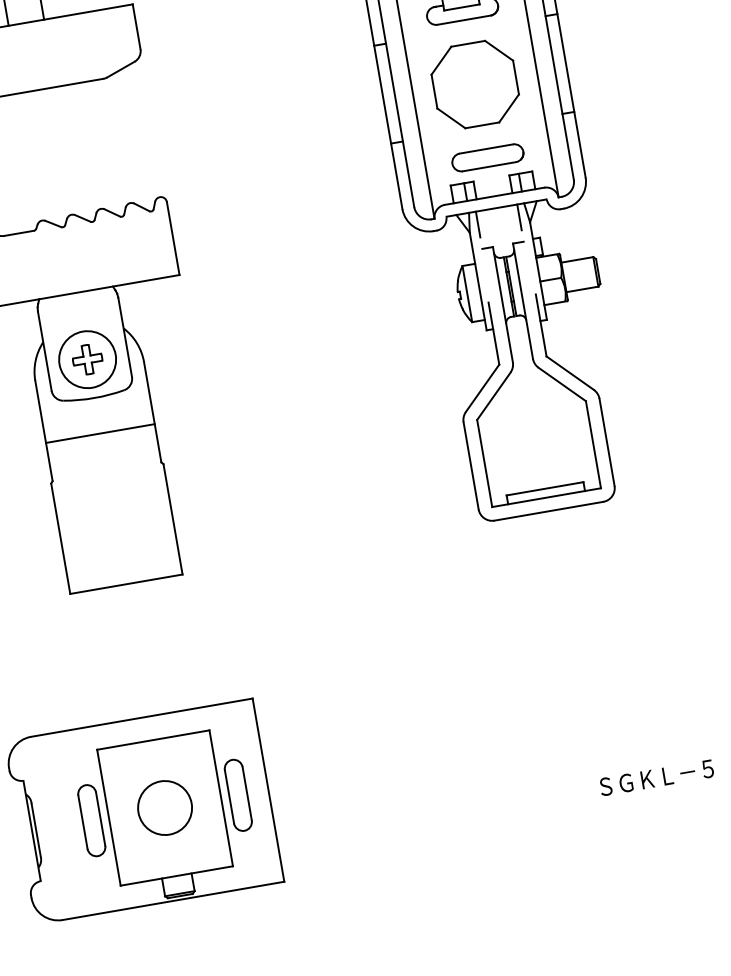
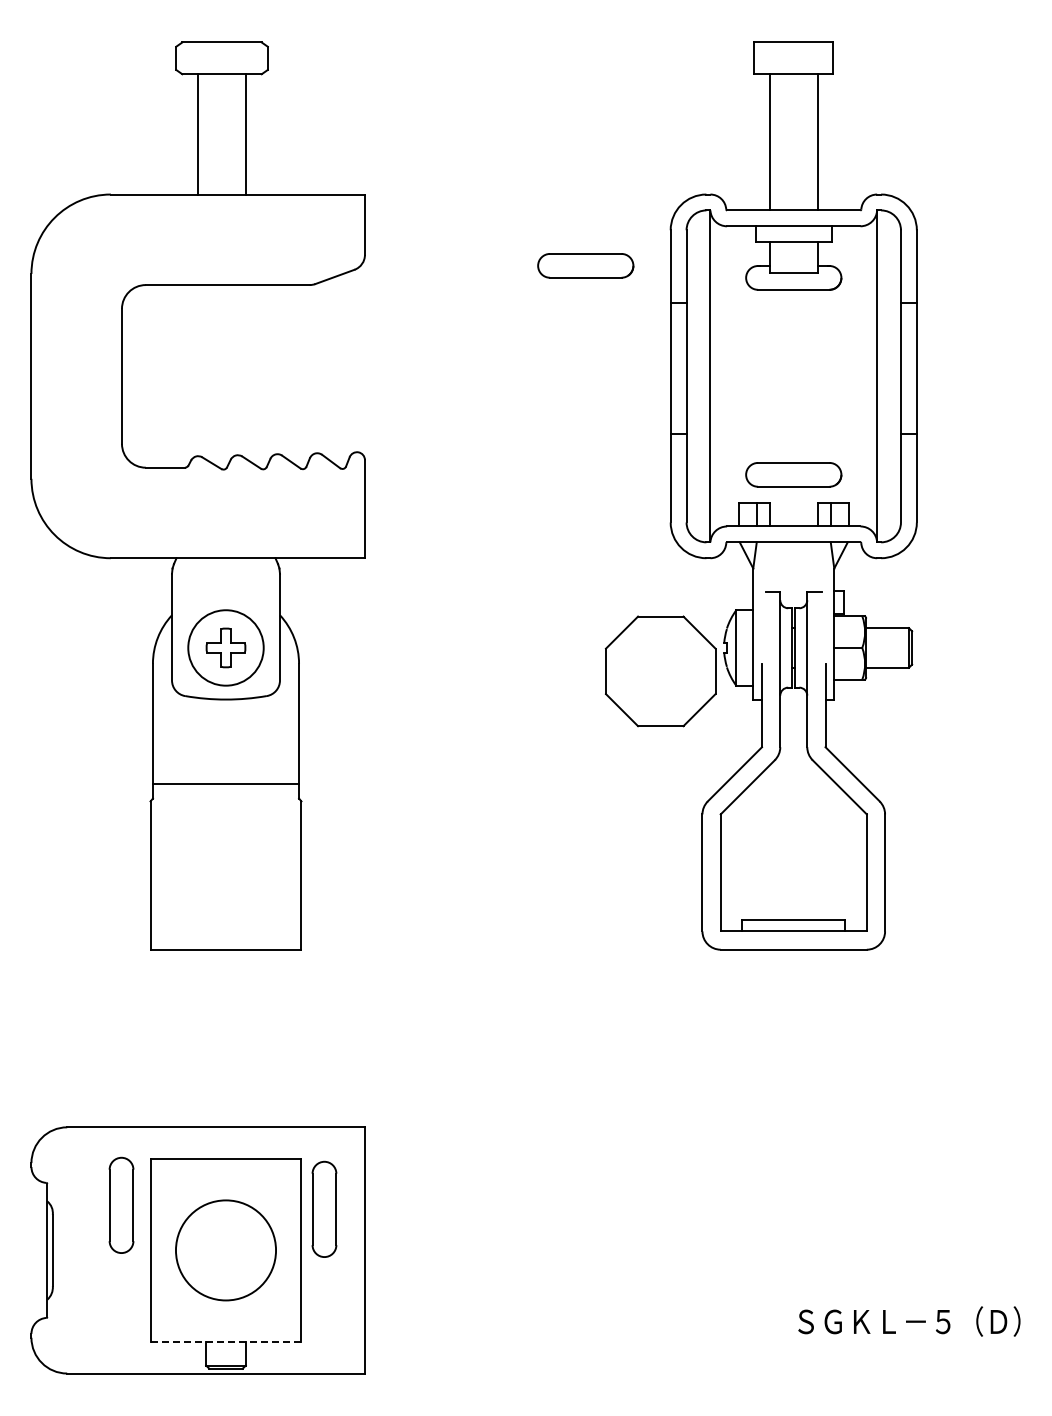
part: (306, 28) -> (585, 265), added
part: (475, 84) -> (660, 671), moved
line: (519, 217) -> (821, 559), removed
line: (477, 224) -> (765, 559), removed
line: (100, 433) -> (225, 784), moved
part: (238, 794) -> (324, 1208), moved
circle: (164, 808) -> (225, 1250), size x1.4
part: (91, 819) -> (121, 1204), moved
line: (177, 875) -> (226, 1341), solid -> dashed

